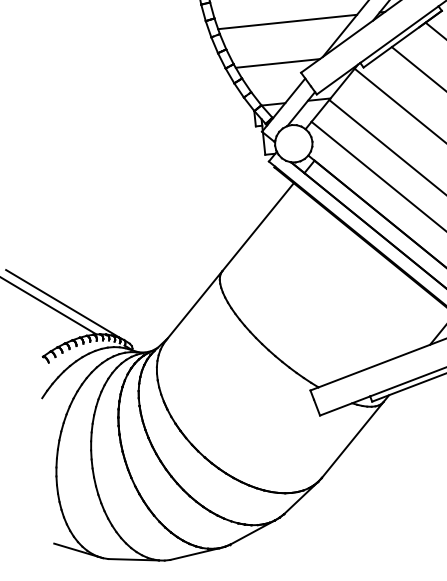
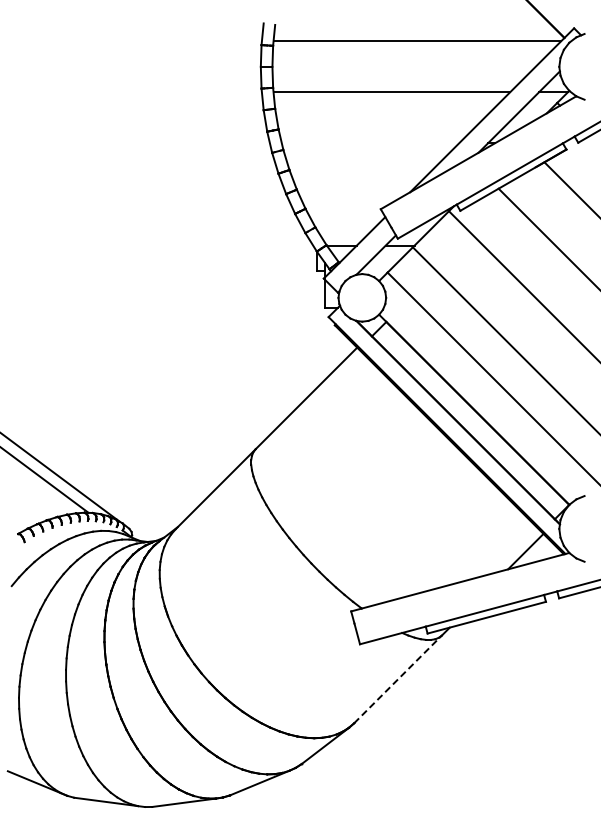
line: (287, 22) -> (370, 143), removed
line: (277, 63) -> (352, 194), removed
line: (353, 440) -> (398, 679), solid -> dashed

